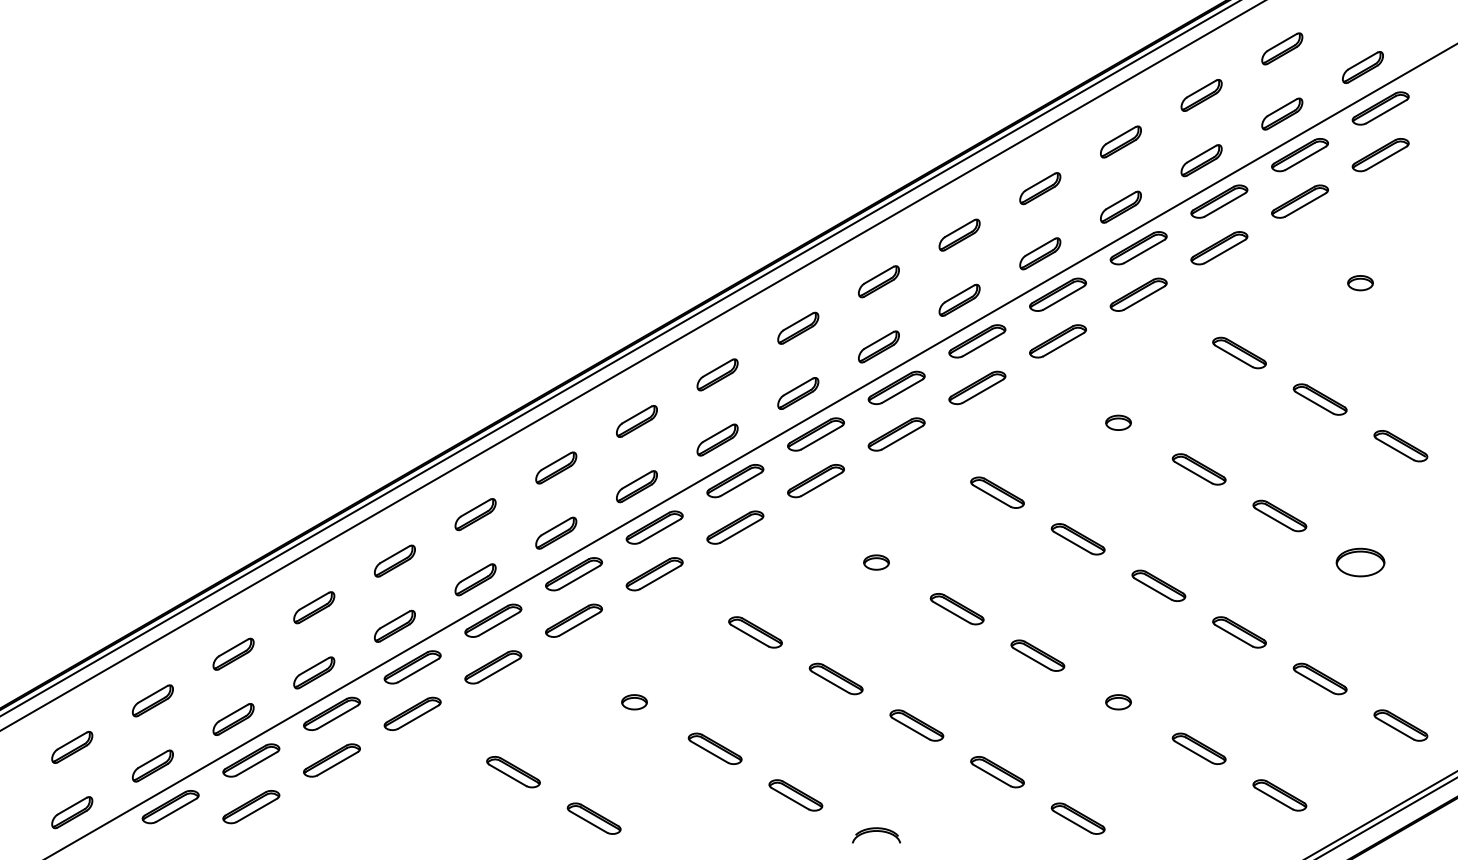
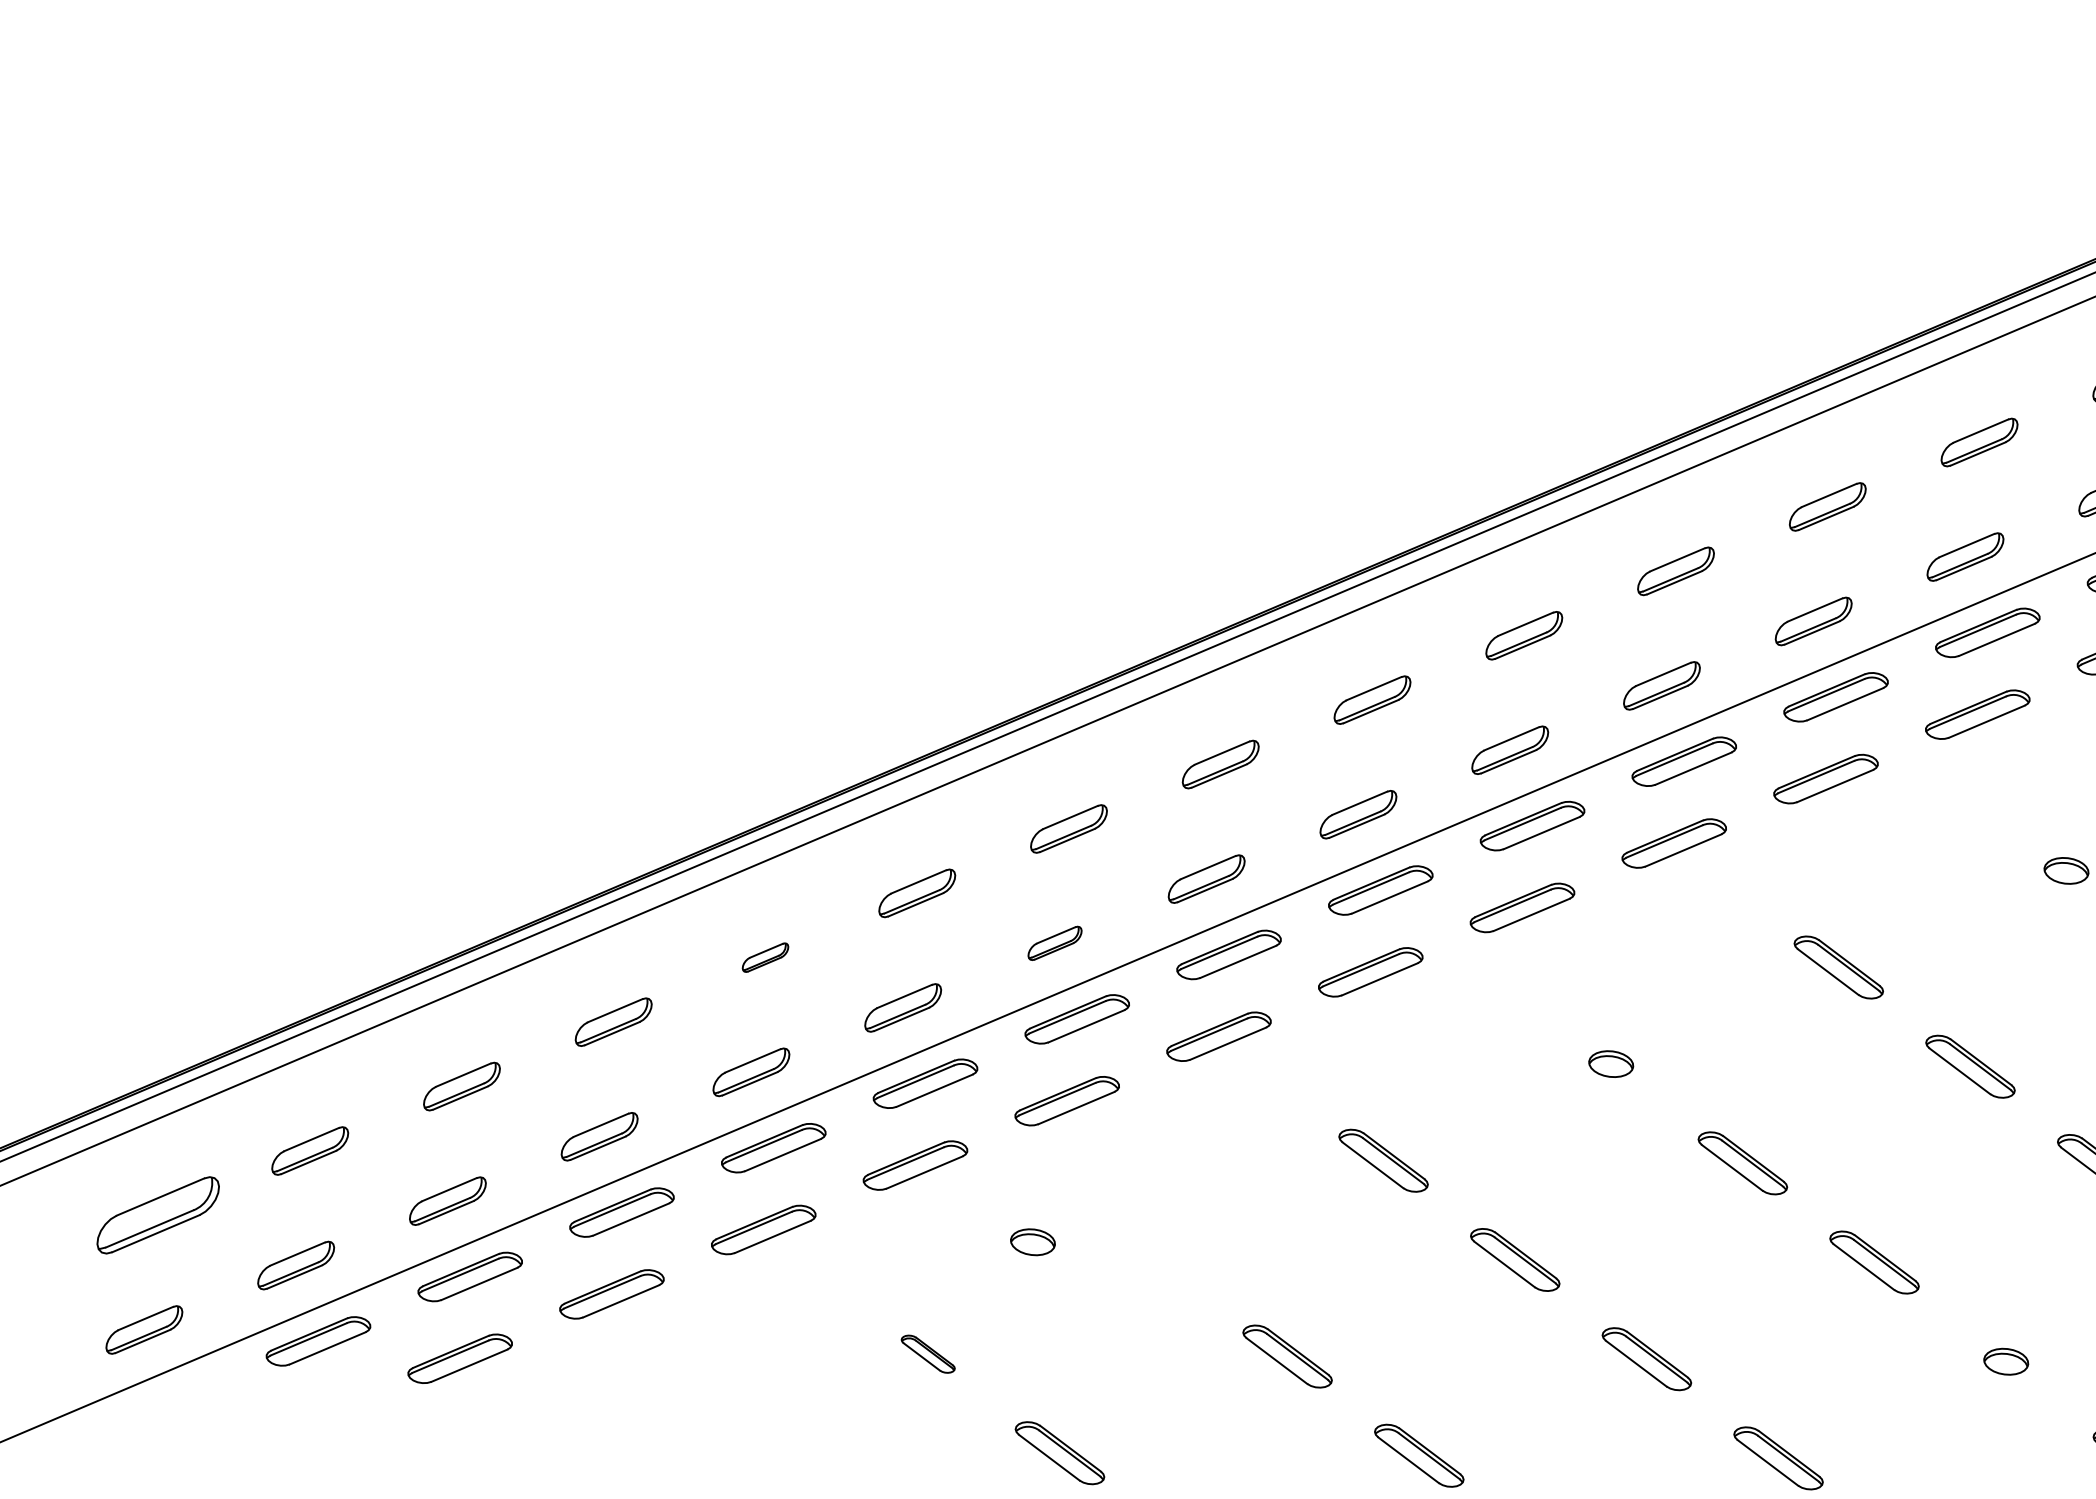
part: (556, 532) -> (1055, 942), size x0.7
part: (394, 560) -> (764, 956), size x0.6
part: (634, 702) -> (1032, 1242), moved
part: (72, 747) -> (158, 1215), size x1.6
part: (513, 772) -> (928, 1354), size x0.6

